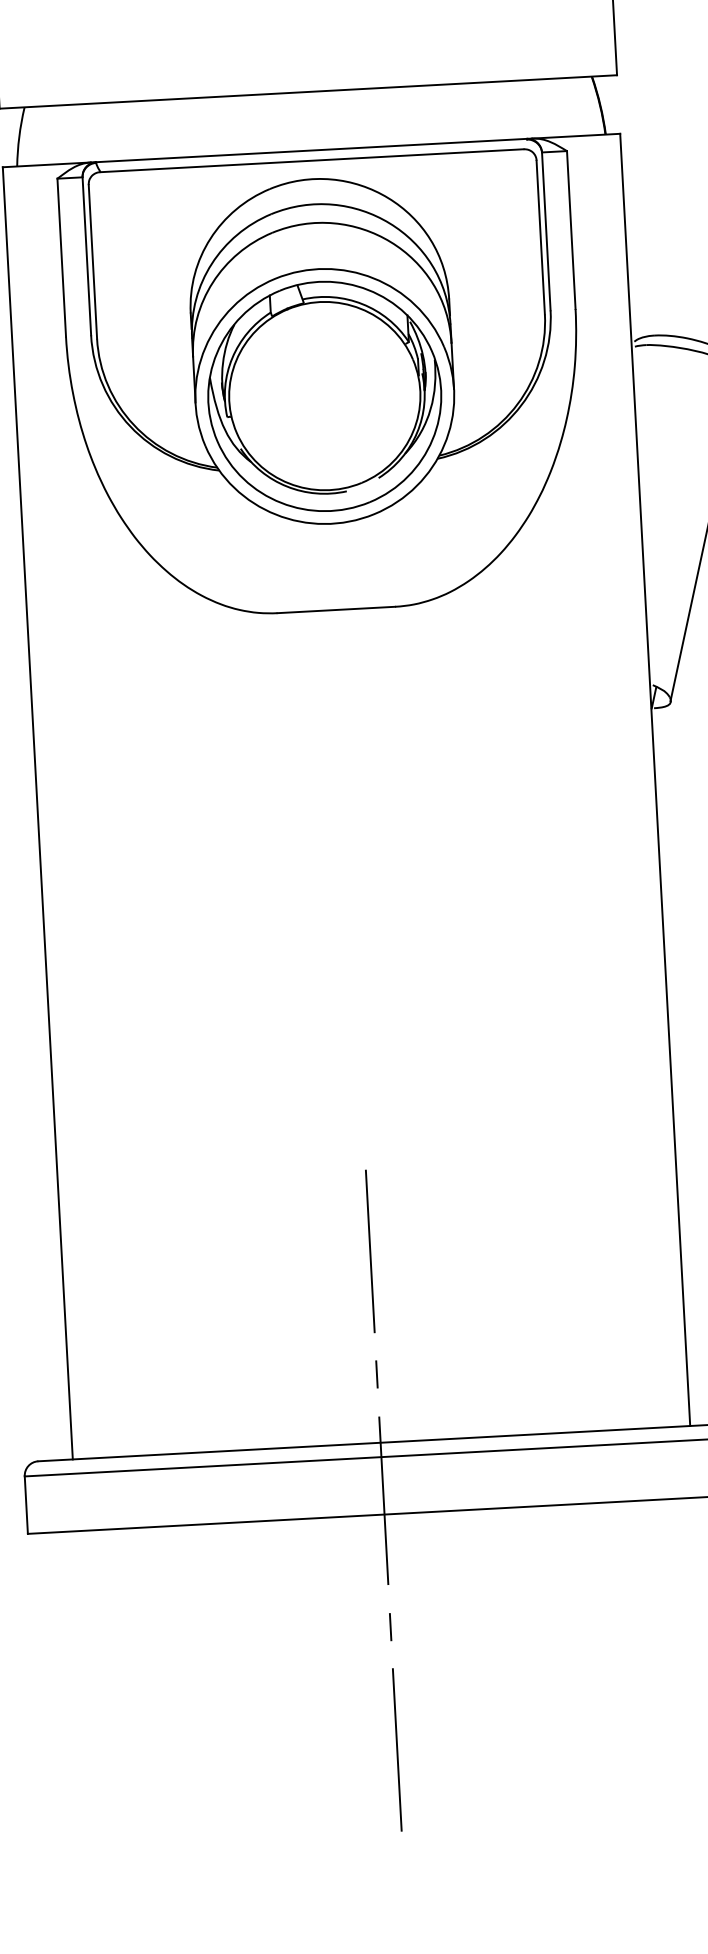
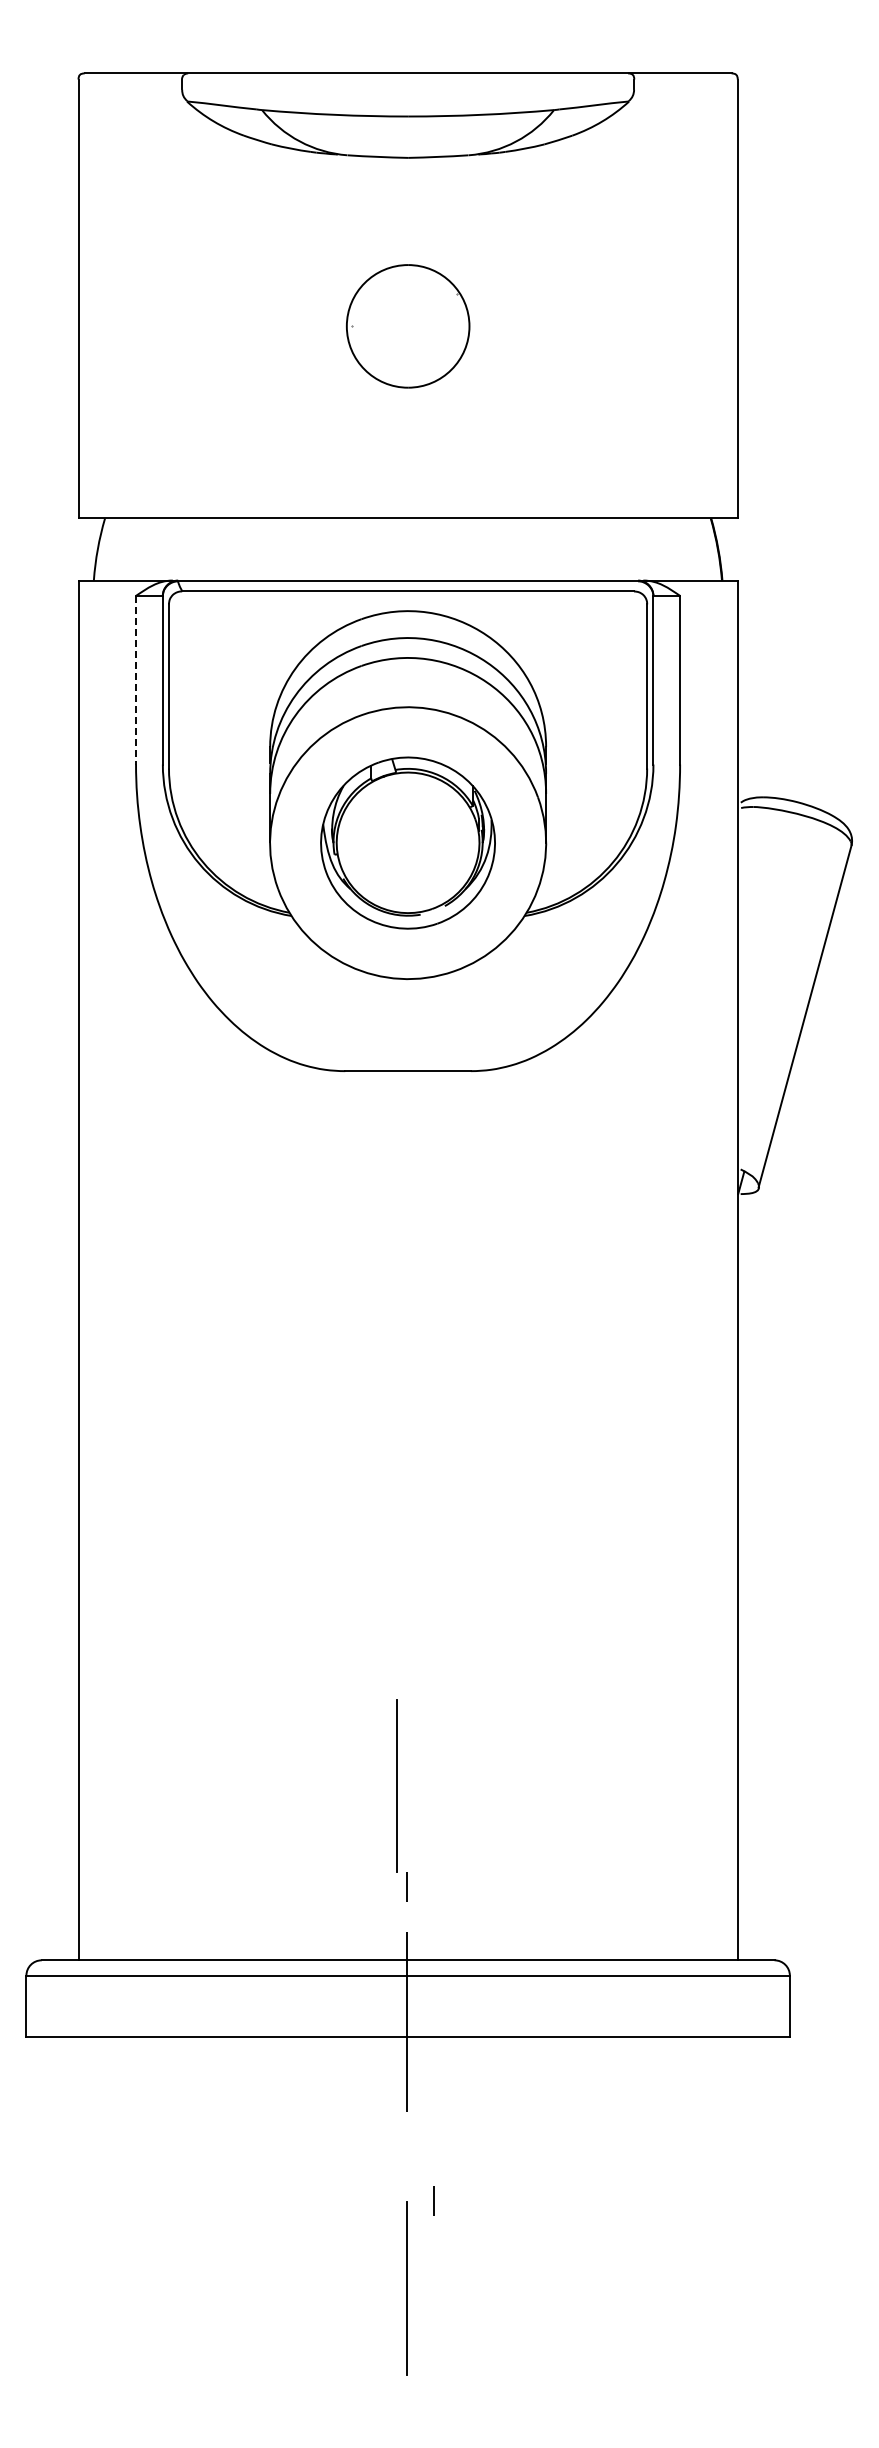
line: (62, 257) -> (136, 680), solid -> dashed
part: (324, 395) -> (407, 842), size x0.7
line: (369, 1250) -> (396, 1785), moved
line: (389, 1626) -> (433, 2200), moved

